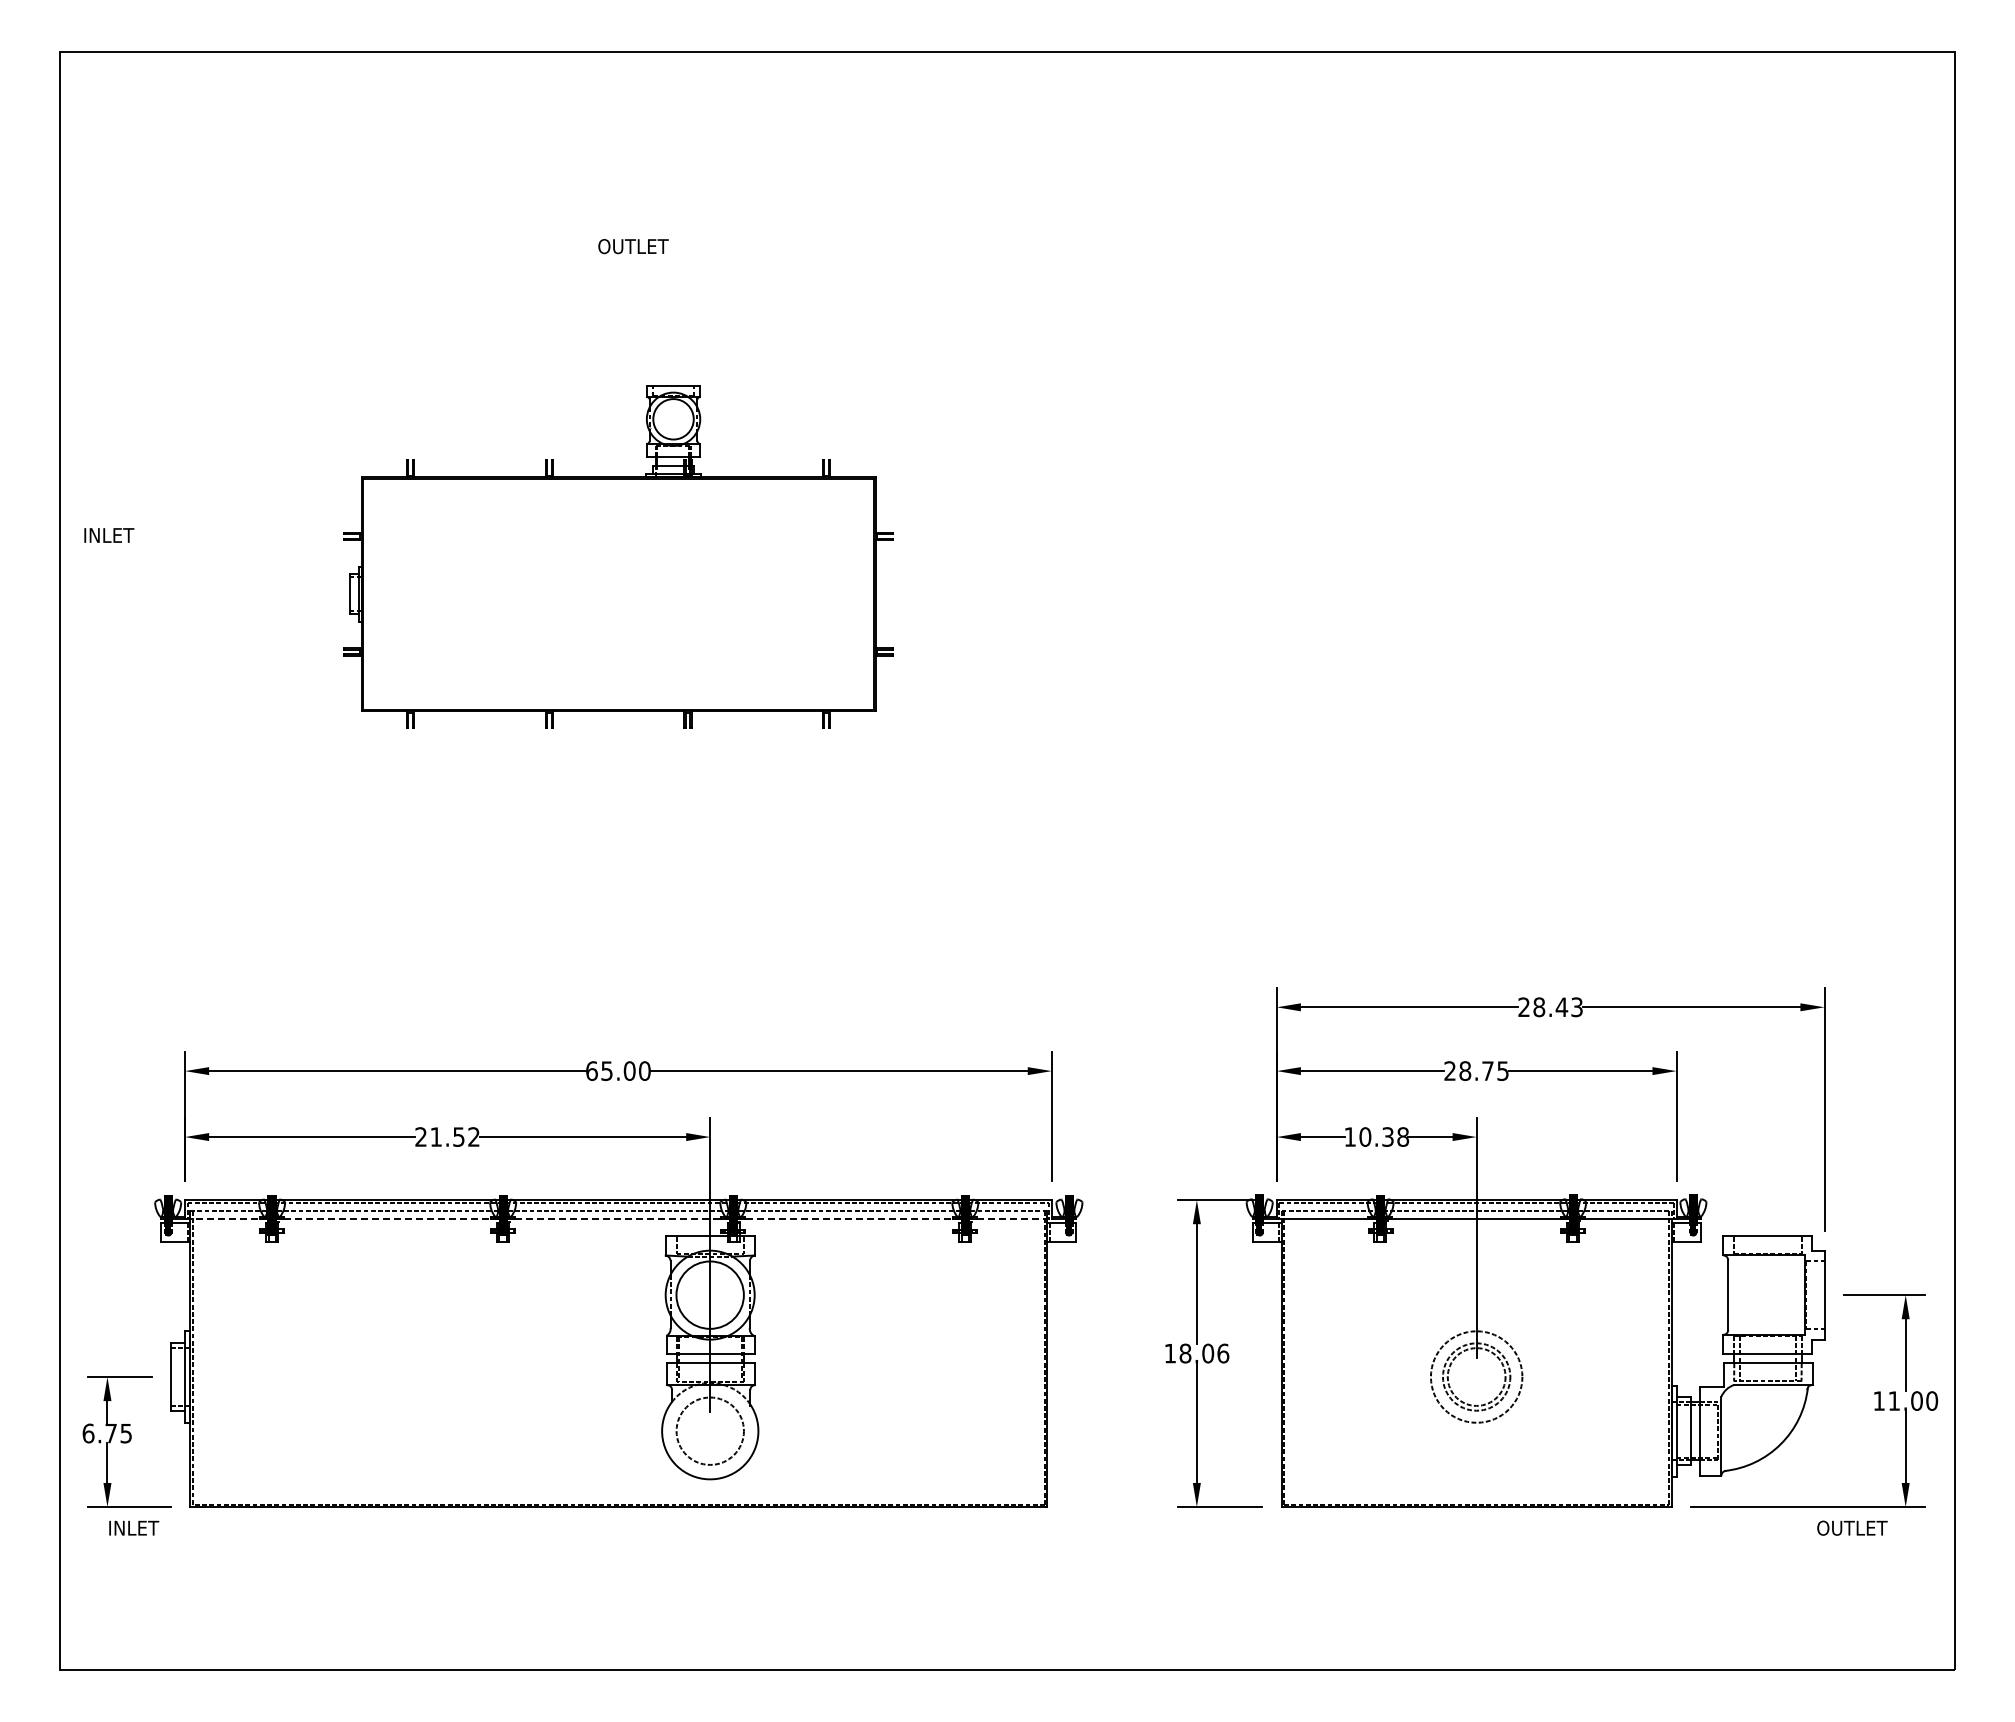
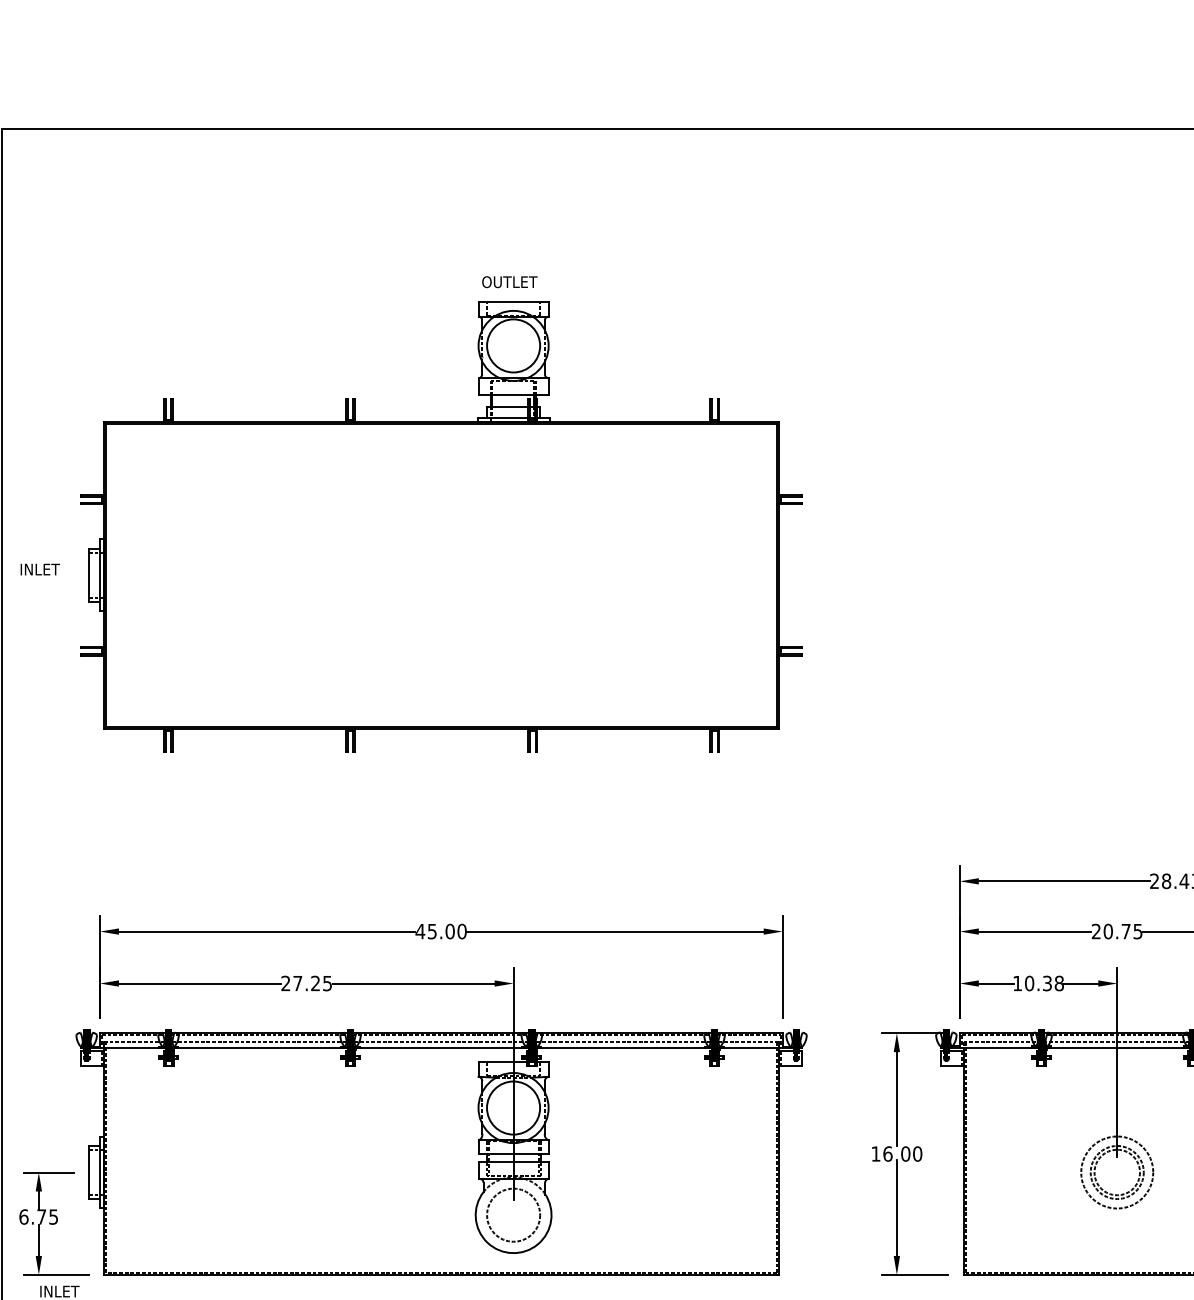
text: (633, 246) -> (509, 282), moved
text: (109, 535) -> (40, 569), moved
part: (618, 556) -> (441, 526), size x1.67
text: (591, 1070) -> (420, 931), 65.00 -> 45.00
text: (1465, 1070) -> (1108, 931), 28.75 -> 20.75
text: (454, 1136) -> (312, 983), 21.52 -> 27.25
line: (618, 1219) -> (441, 1048), dashed -> solid
text: (1204, 1353) -> (902, 1153), 18.06 -> 16.00

